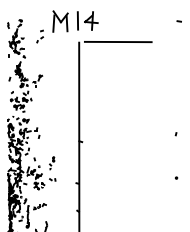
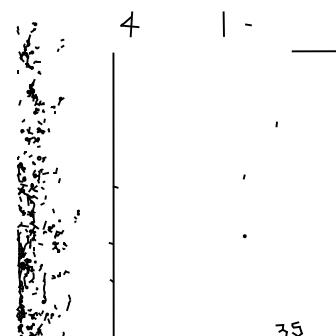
line: (77, 20) -> (223, 23), moved
part: (59, 21) -> (87, 24), removed
part: (39, 36) -> (60, 45), size x0.7
line: (118, 41) -> (166, 52), removed
part: (51, 163) -> (76, 216), size x0.7
part: (52, 179) -> (77, 238), removed

